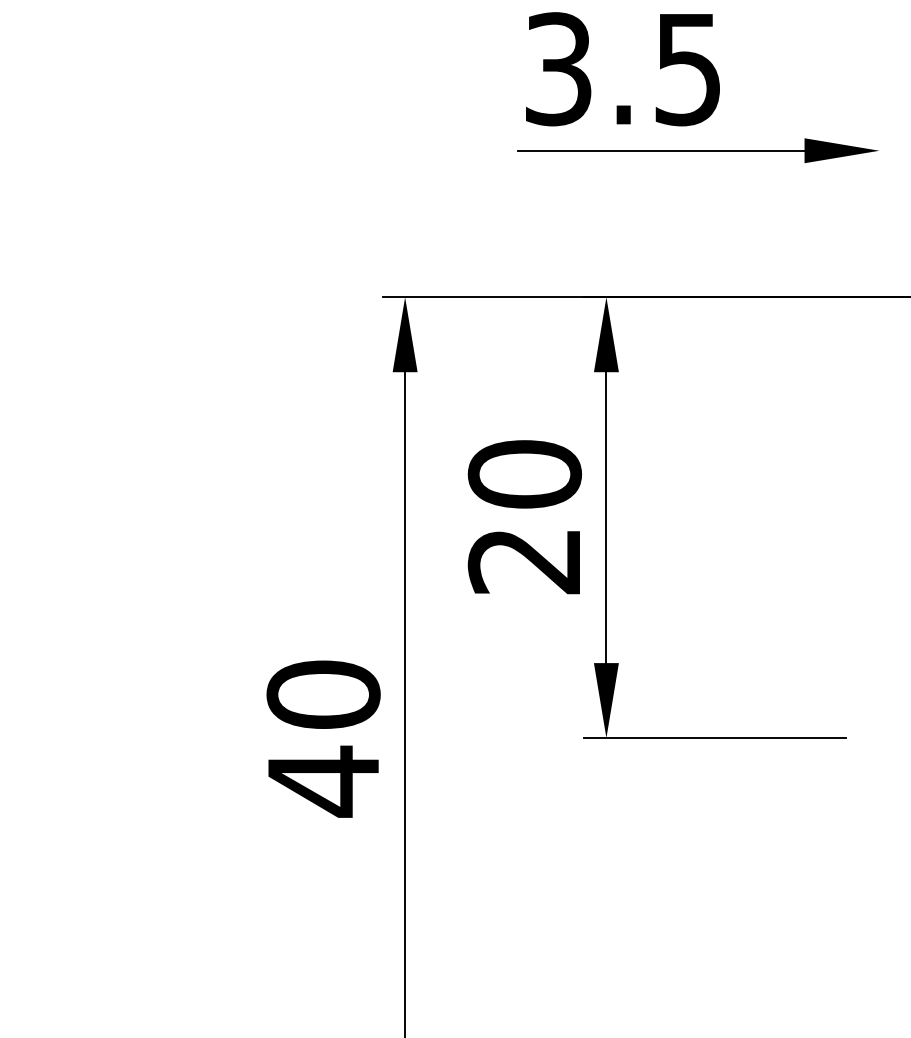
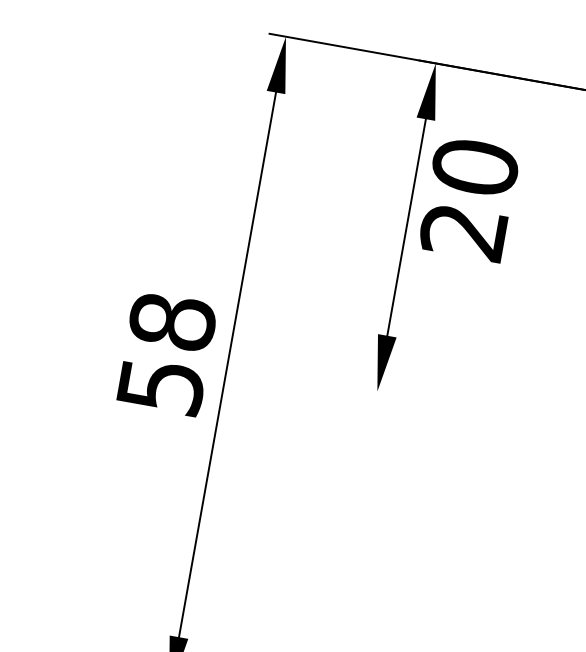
text: (524, 517) -> (469, 199), moved
text: (323, 738) -> (166, 354), 40 -> 58
line: (715, 738) -> (458, 406), removed

